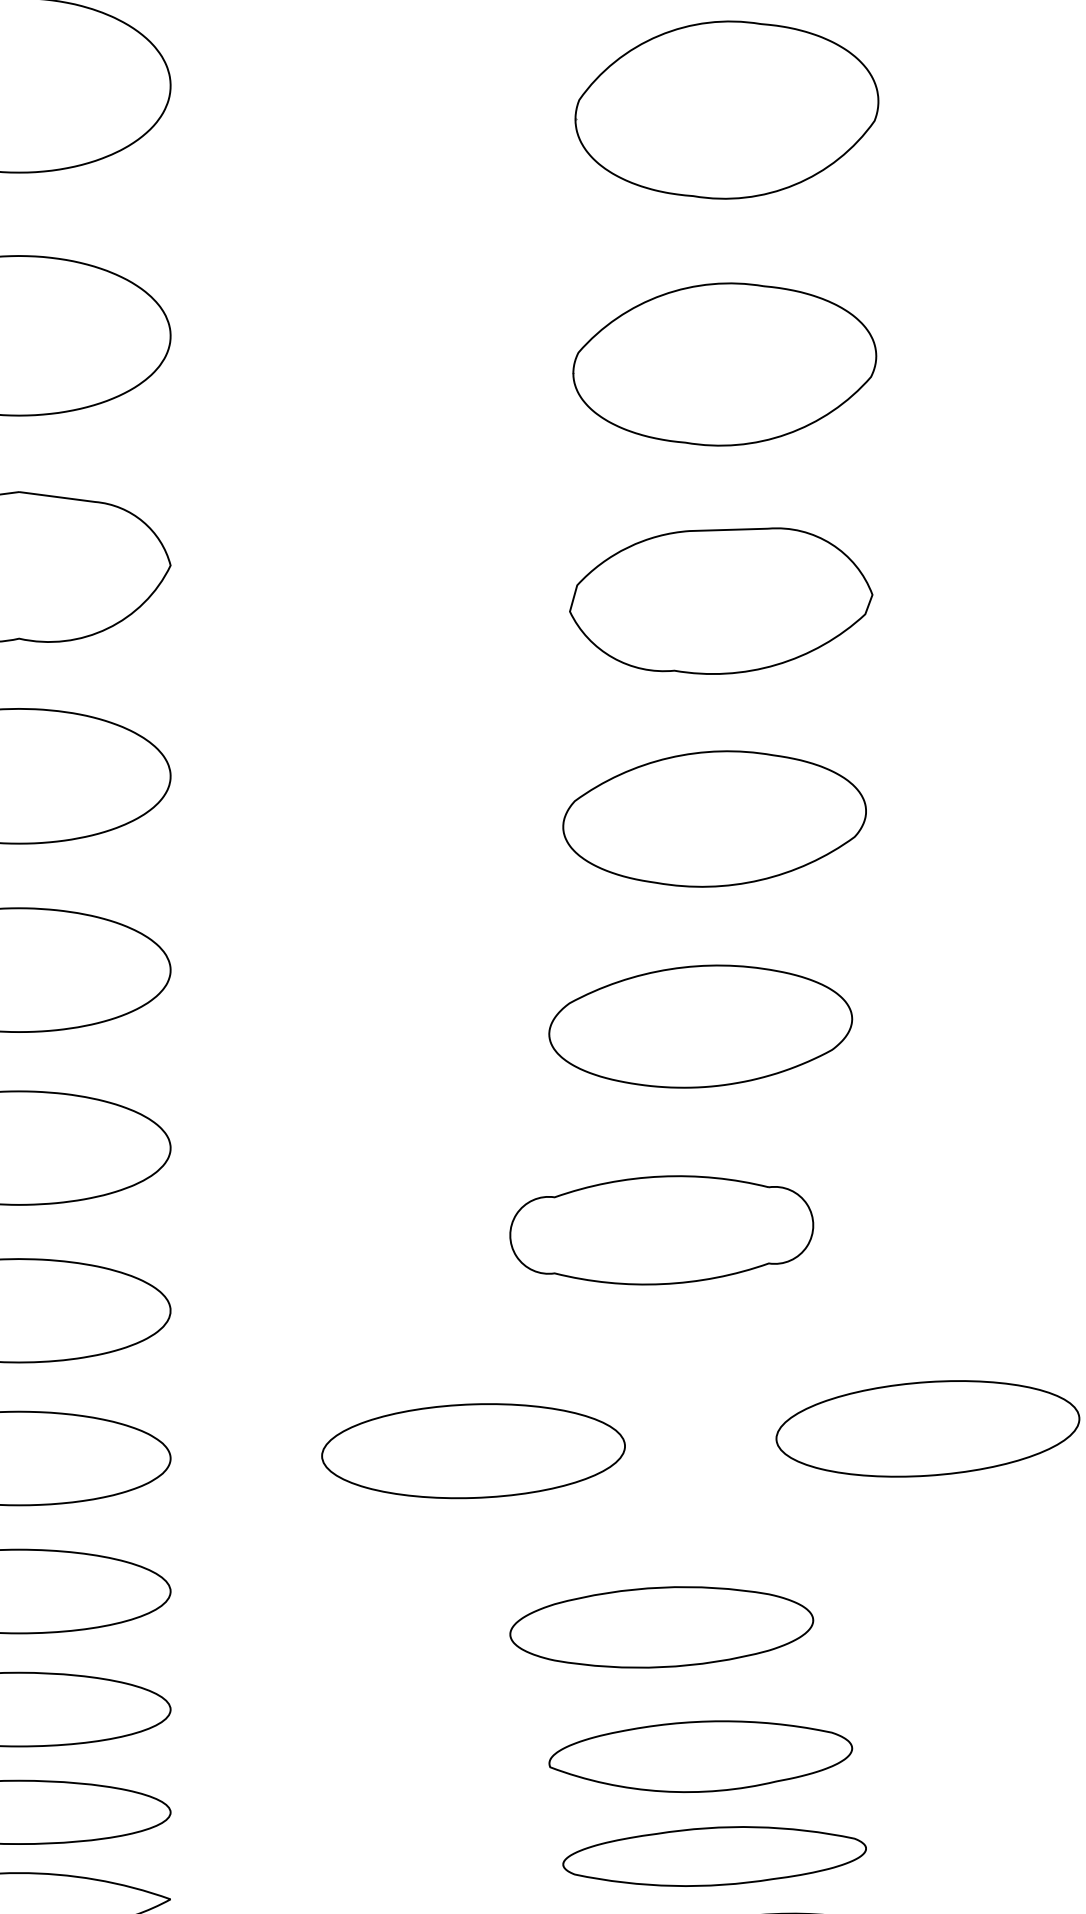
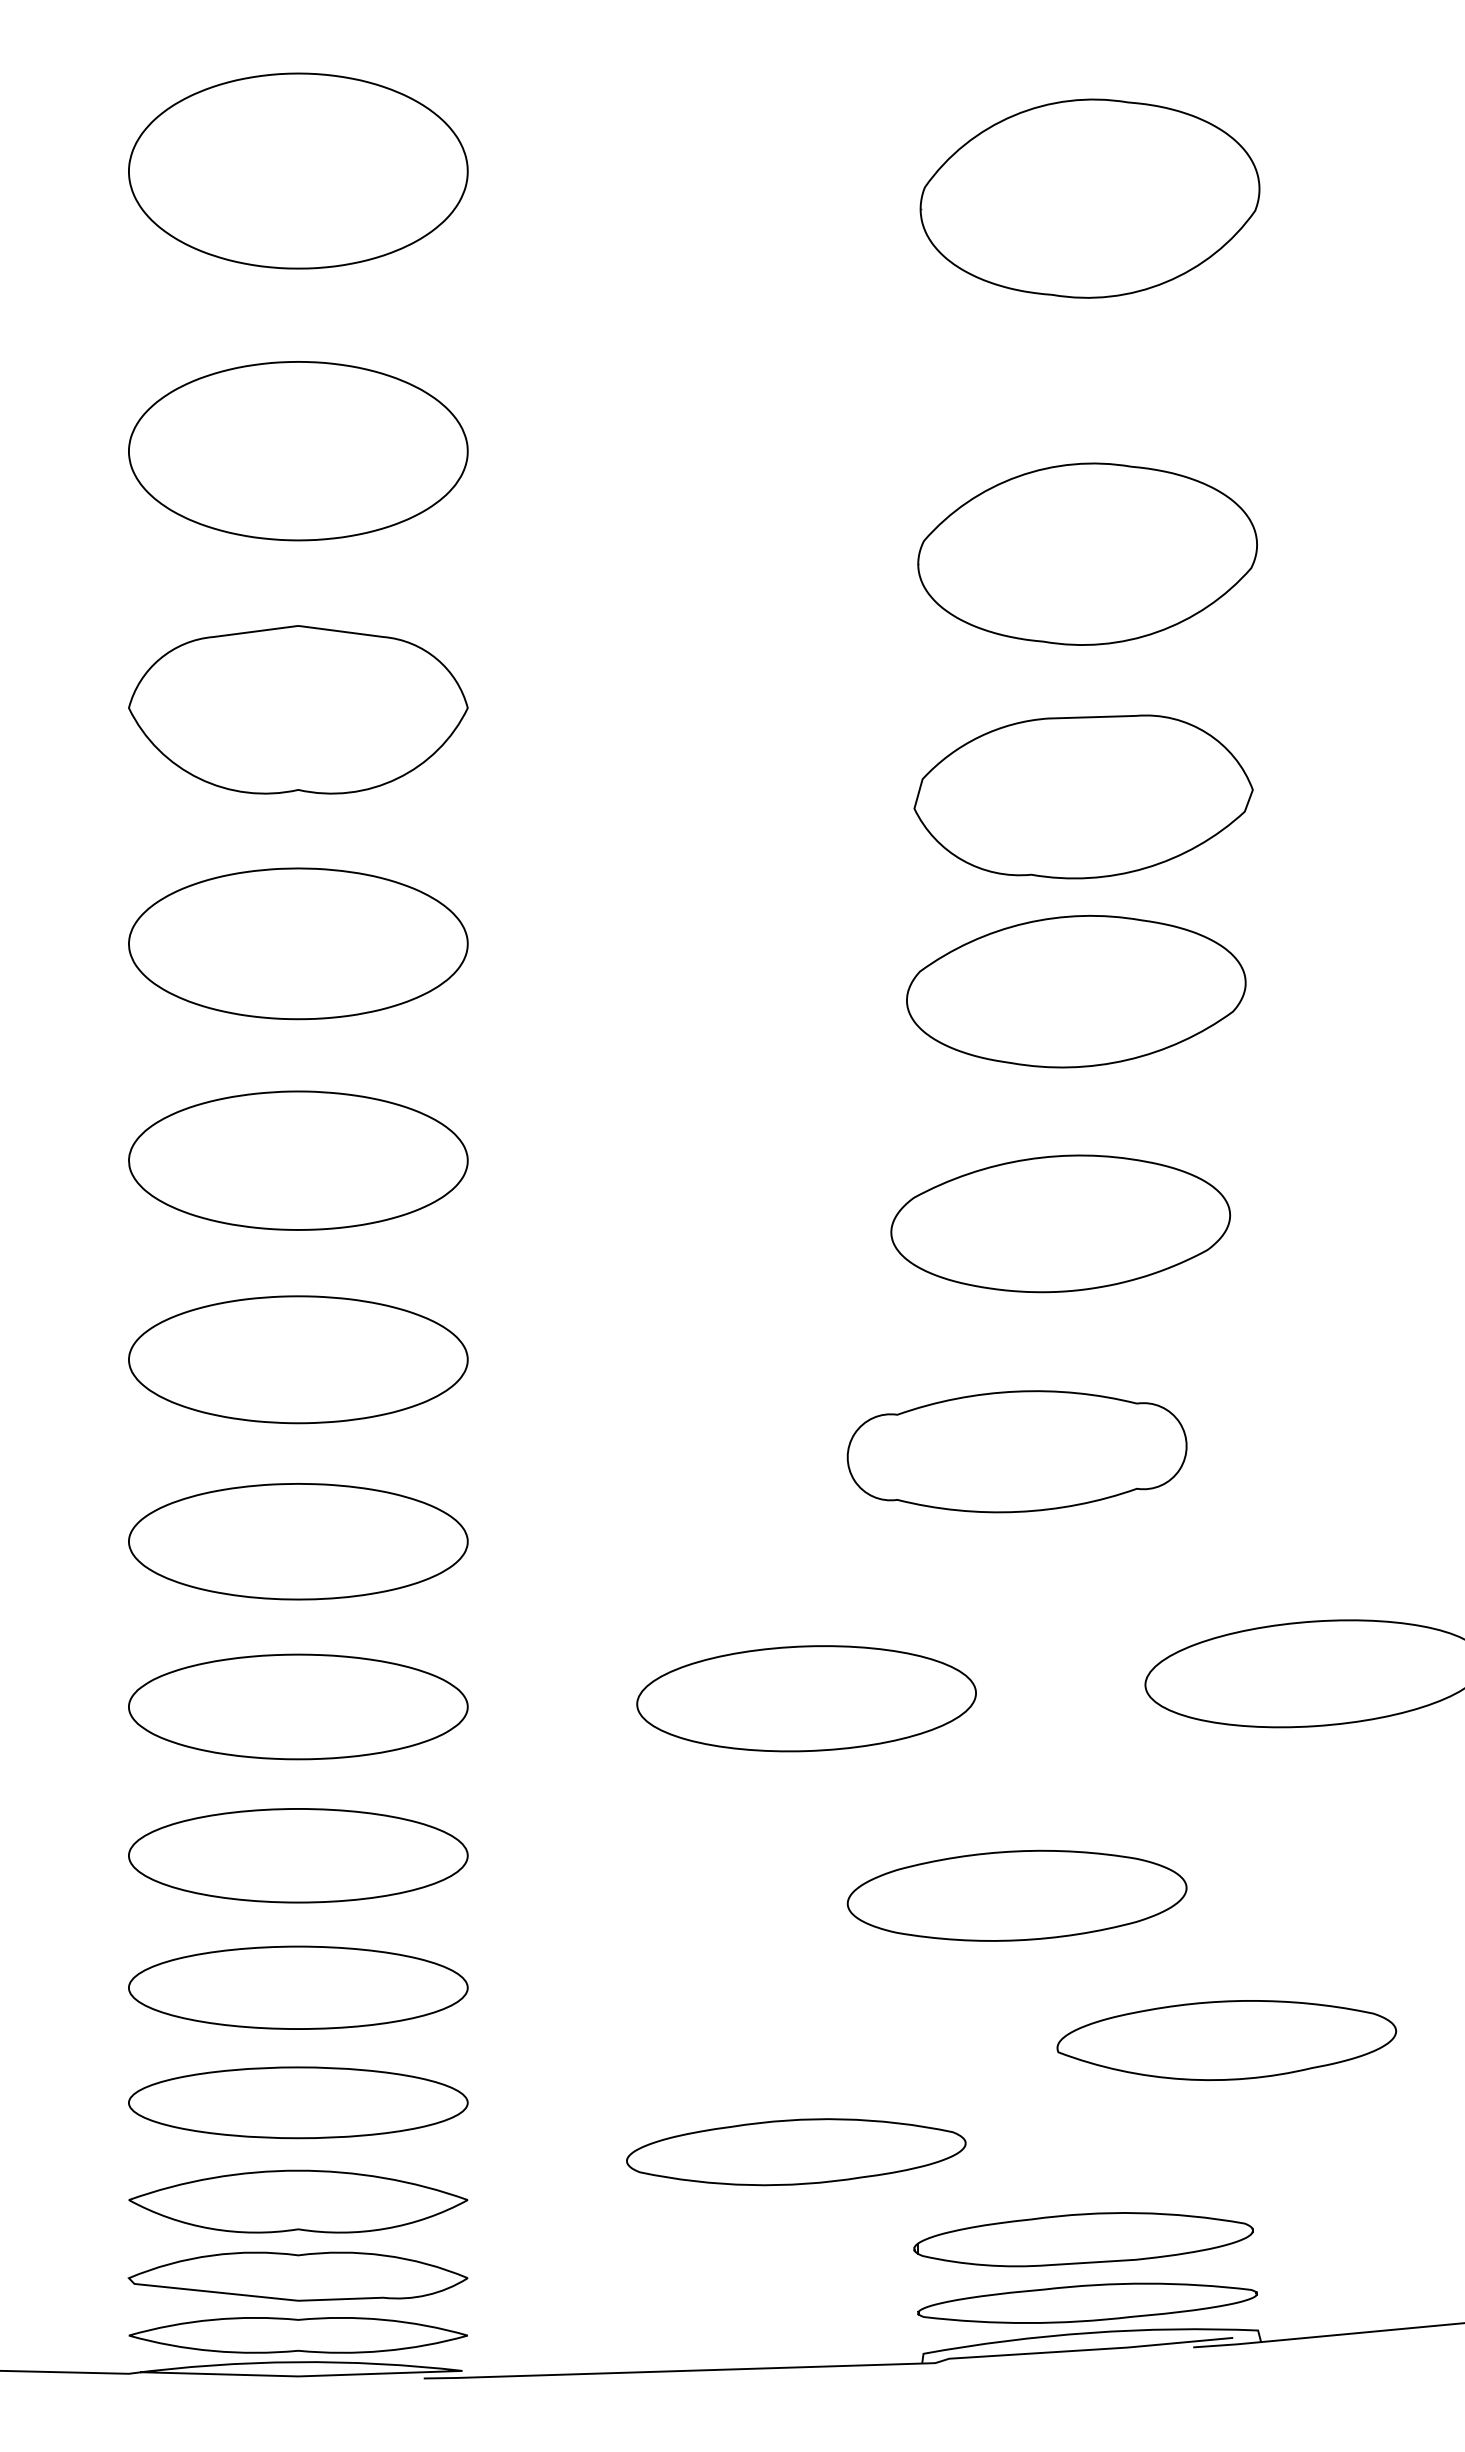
part: (724, 363) -> (1087, 553), moved
part: (721, 600) -> (1083, 796), moved
part: (700, 1756) -> (1226, 2040), moved
part: (714, 1856) -> (796, 2152), moved

